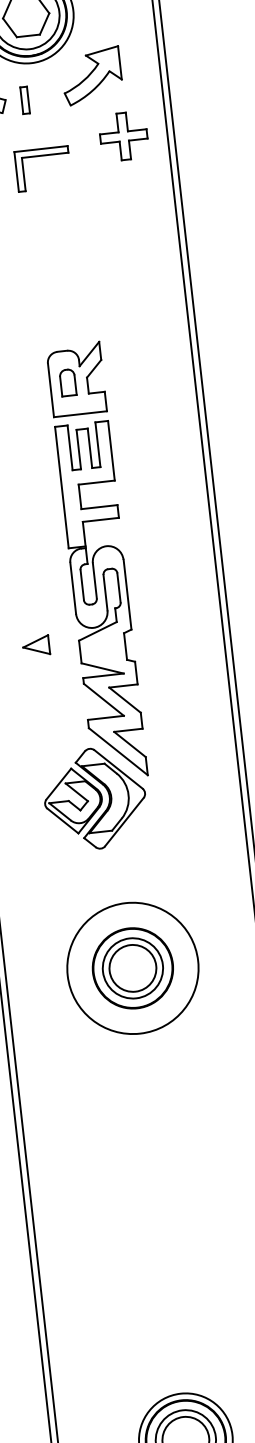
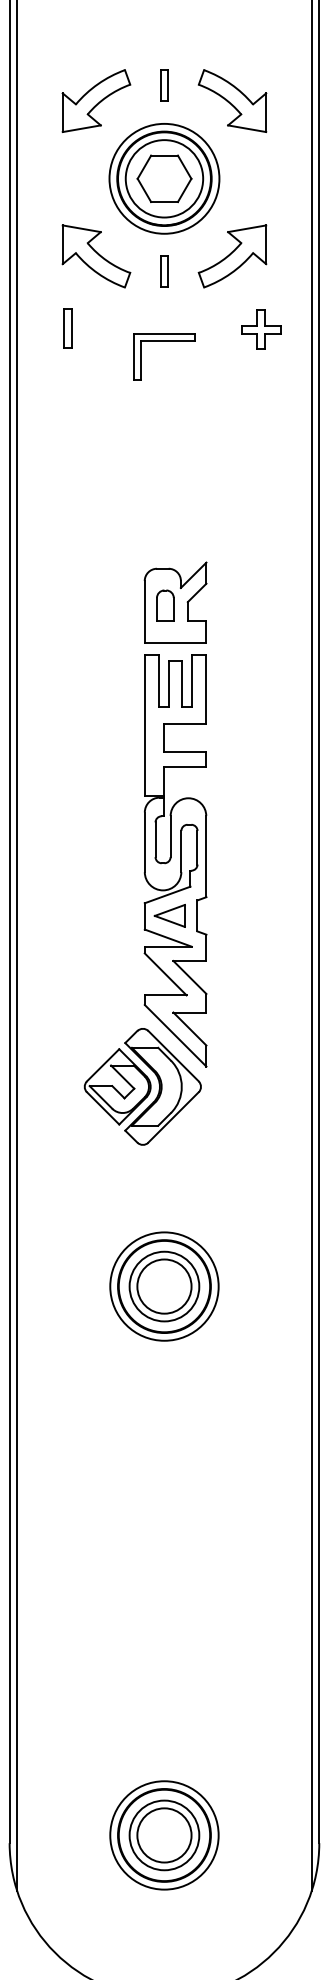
part: (25, 100) -> (164, 271), moved
part: (124, 136) -> (261, 329), size x0.71
part: (35, 645) -> (169, 915), moved
circle: (132, 968) -> (164, 1286), size x0.71

